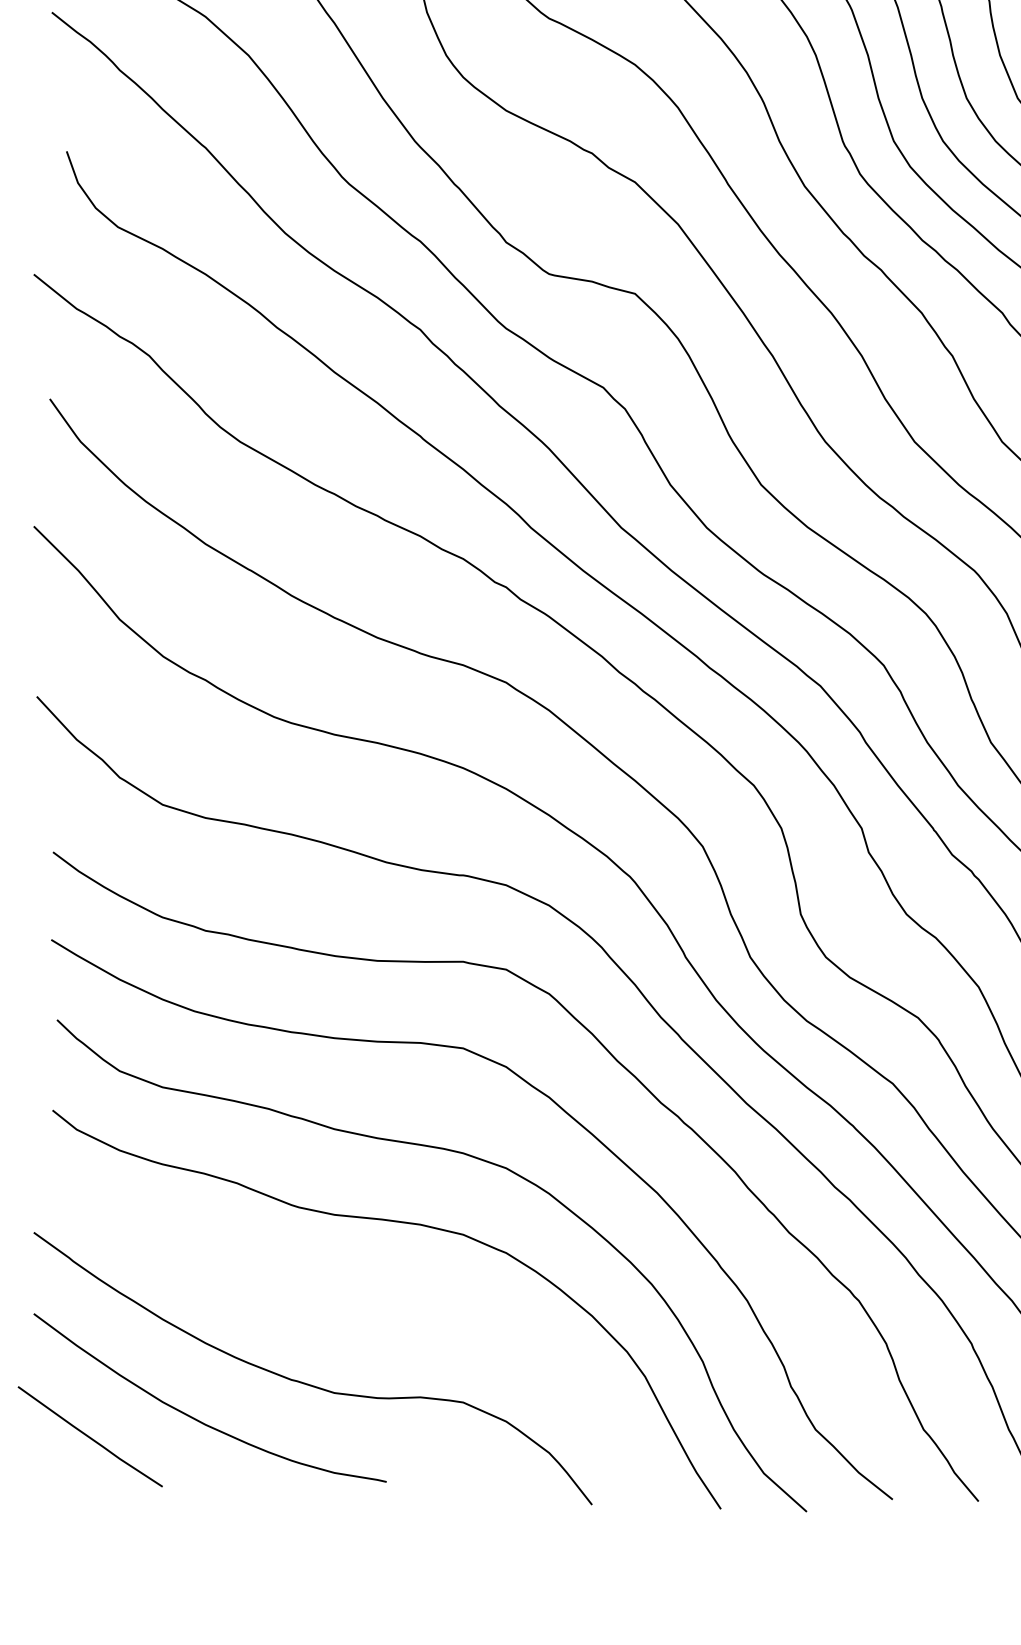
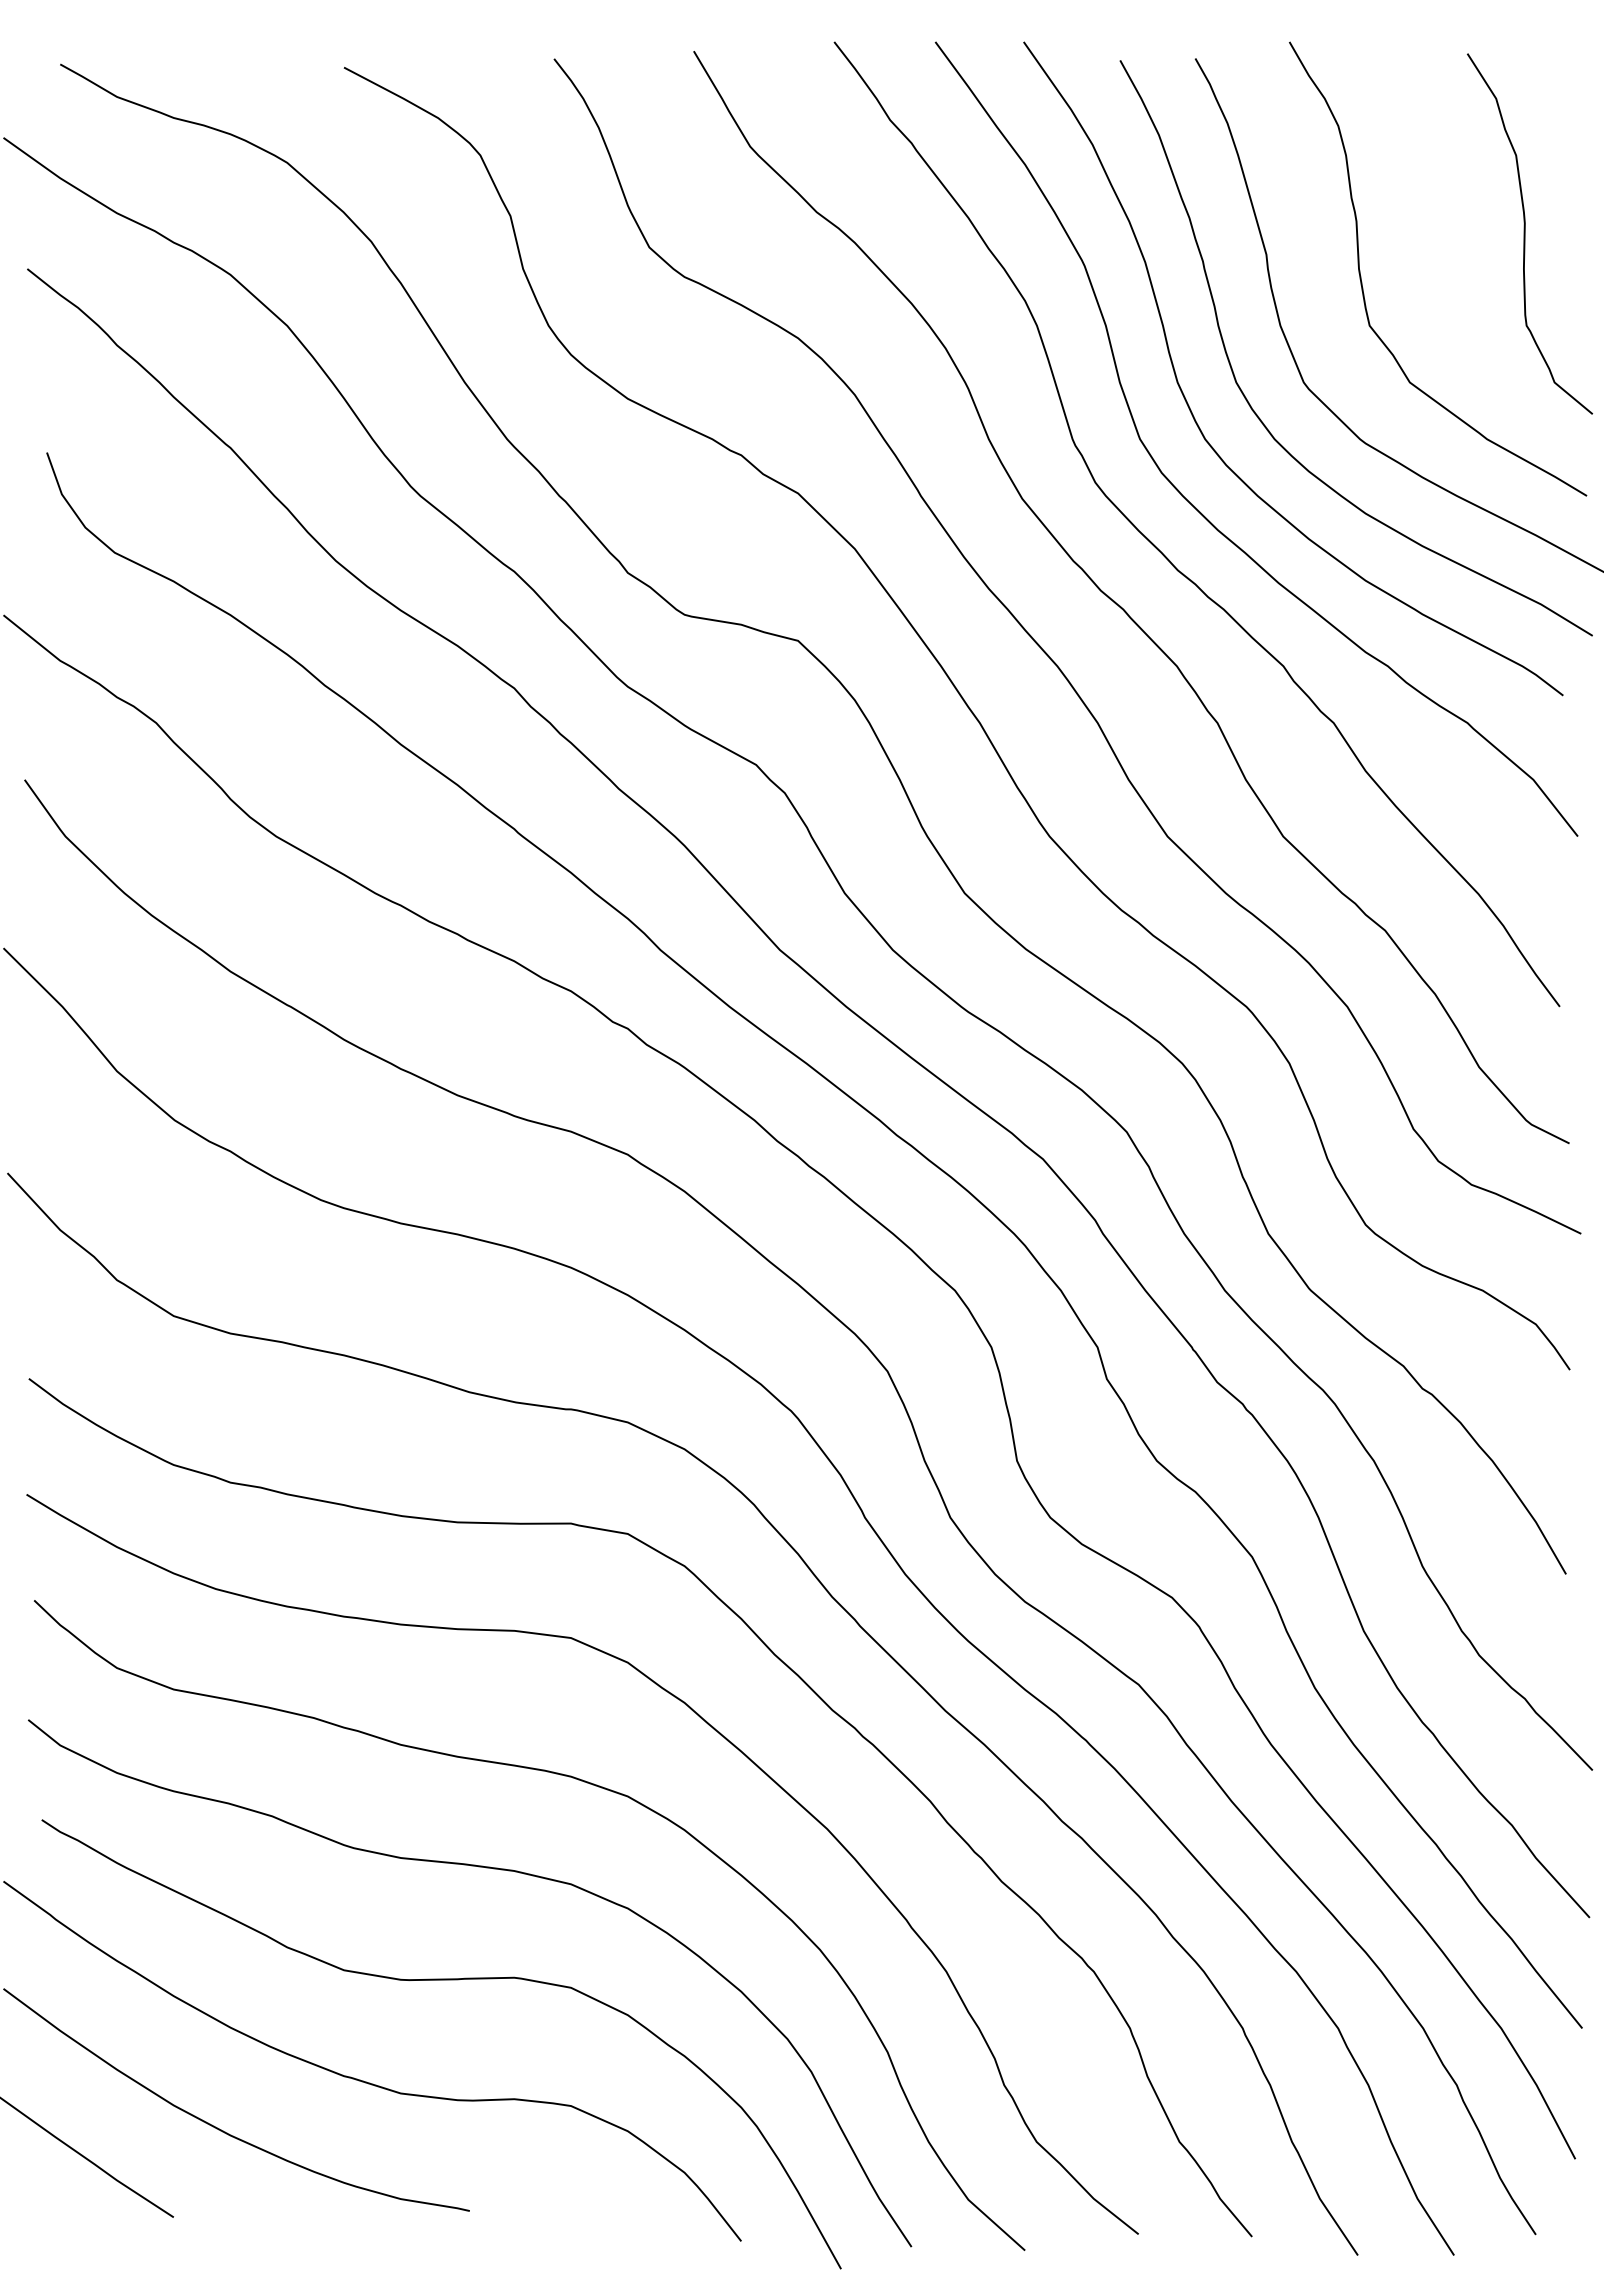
curve: (365, 1307) -> (441, 1980), added

